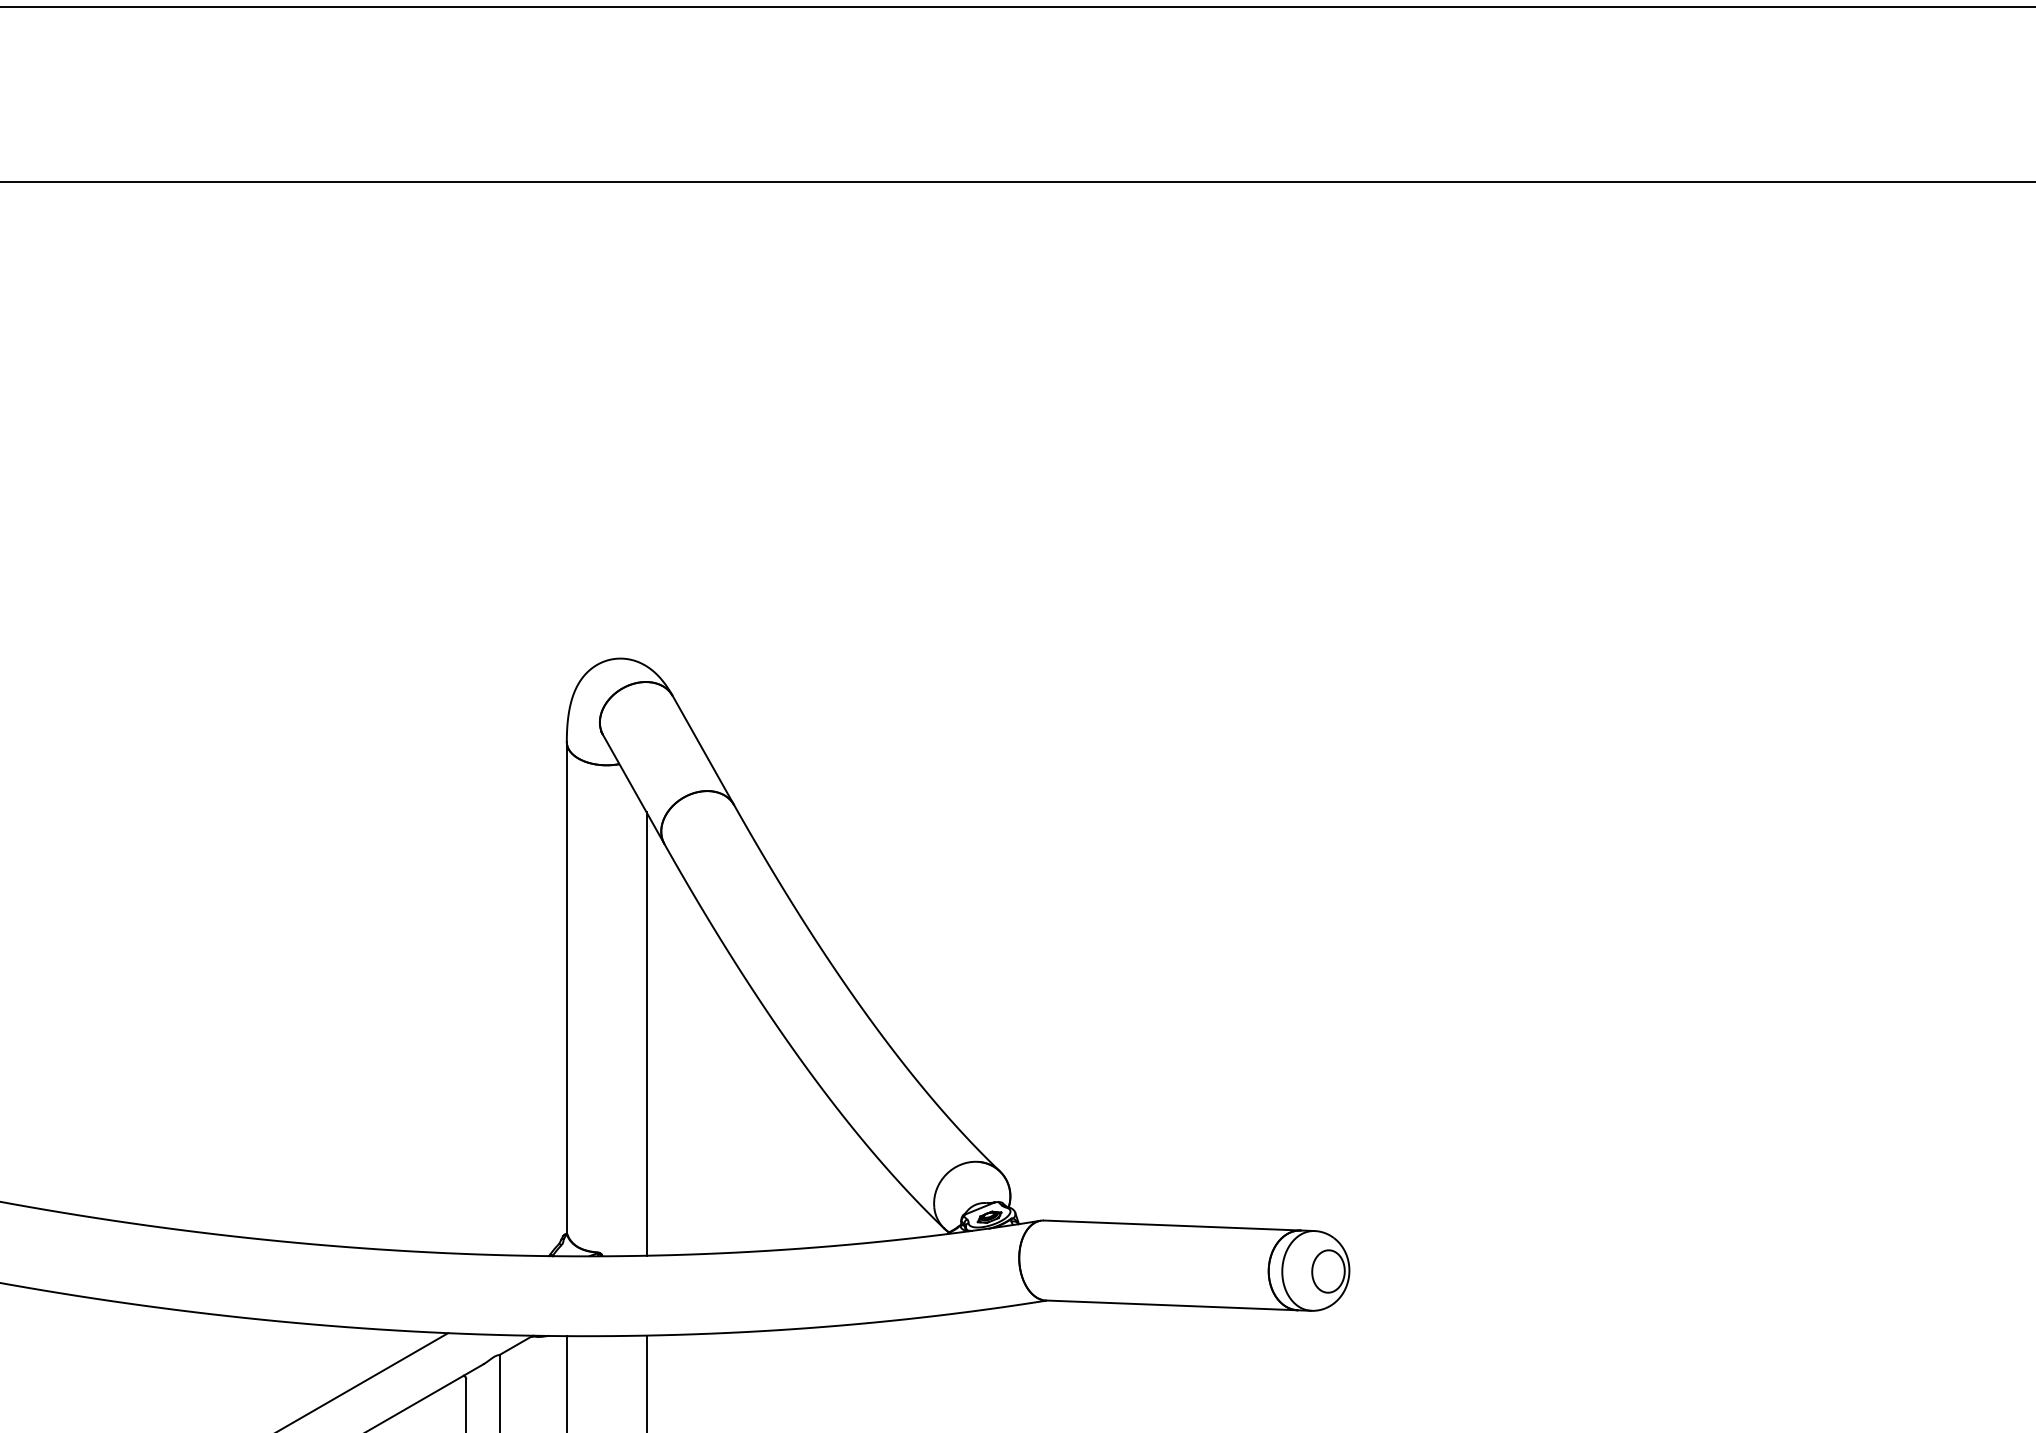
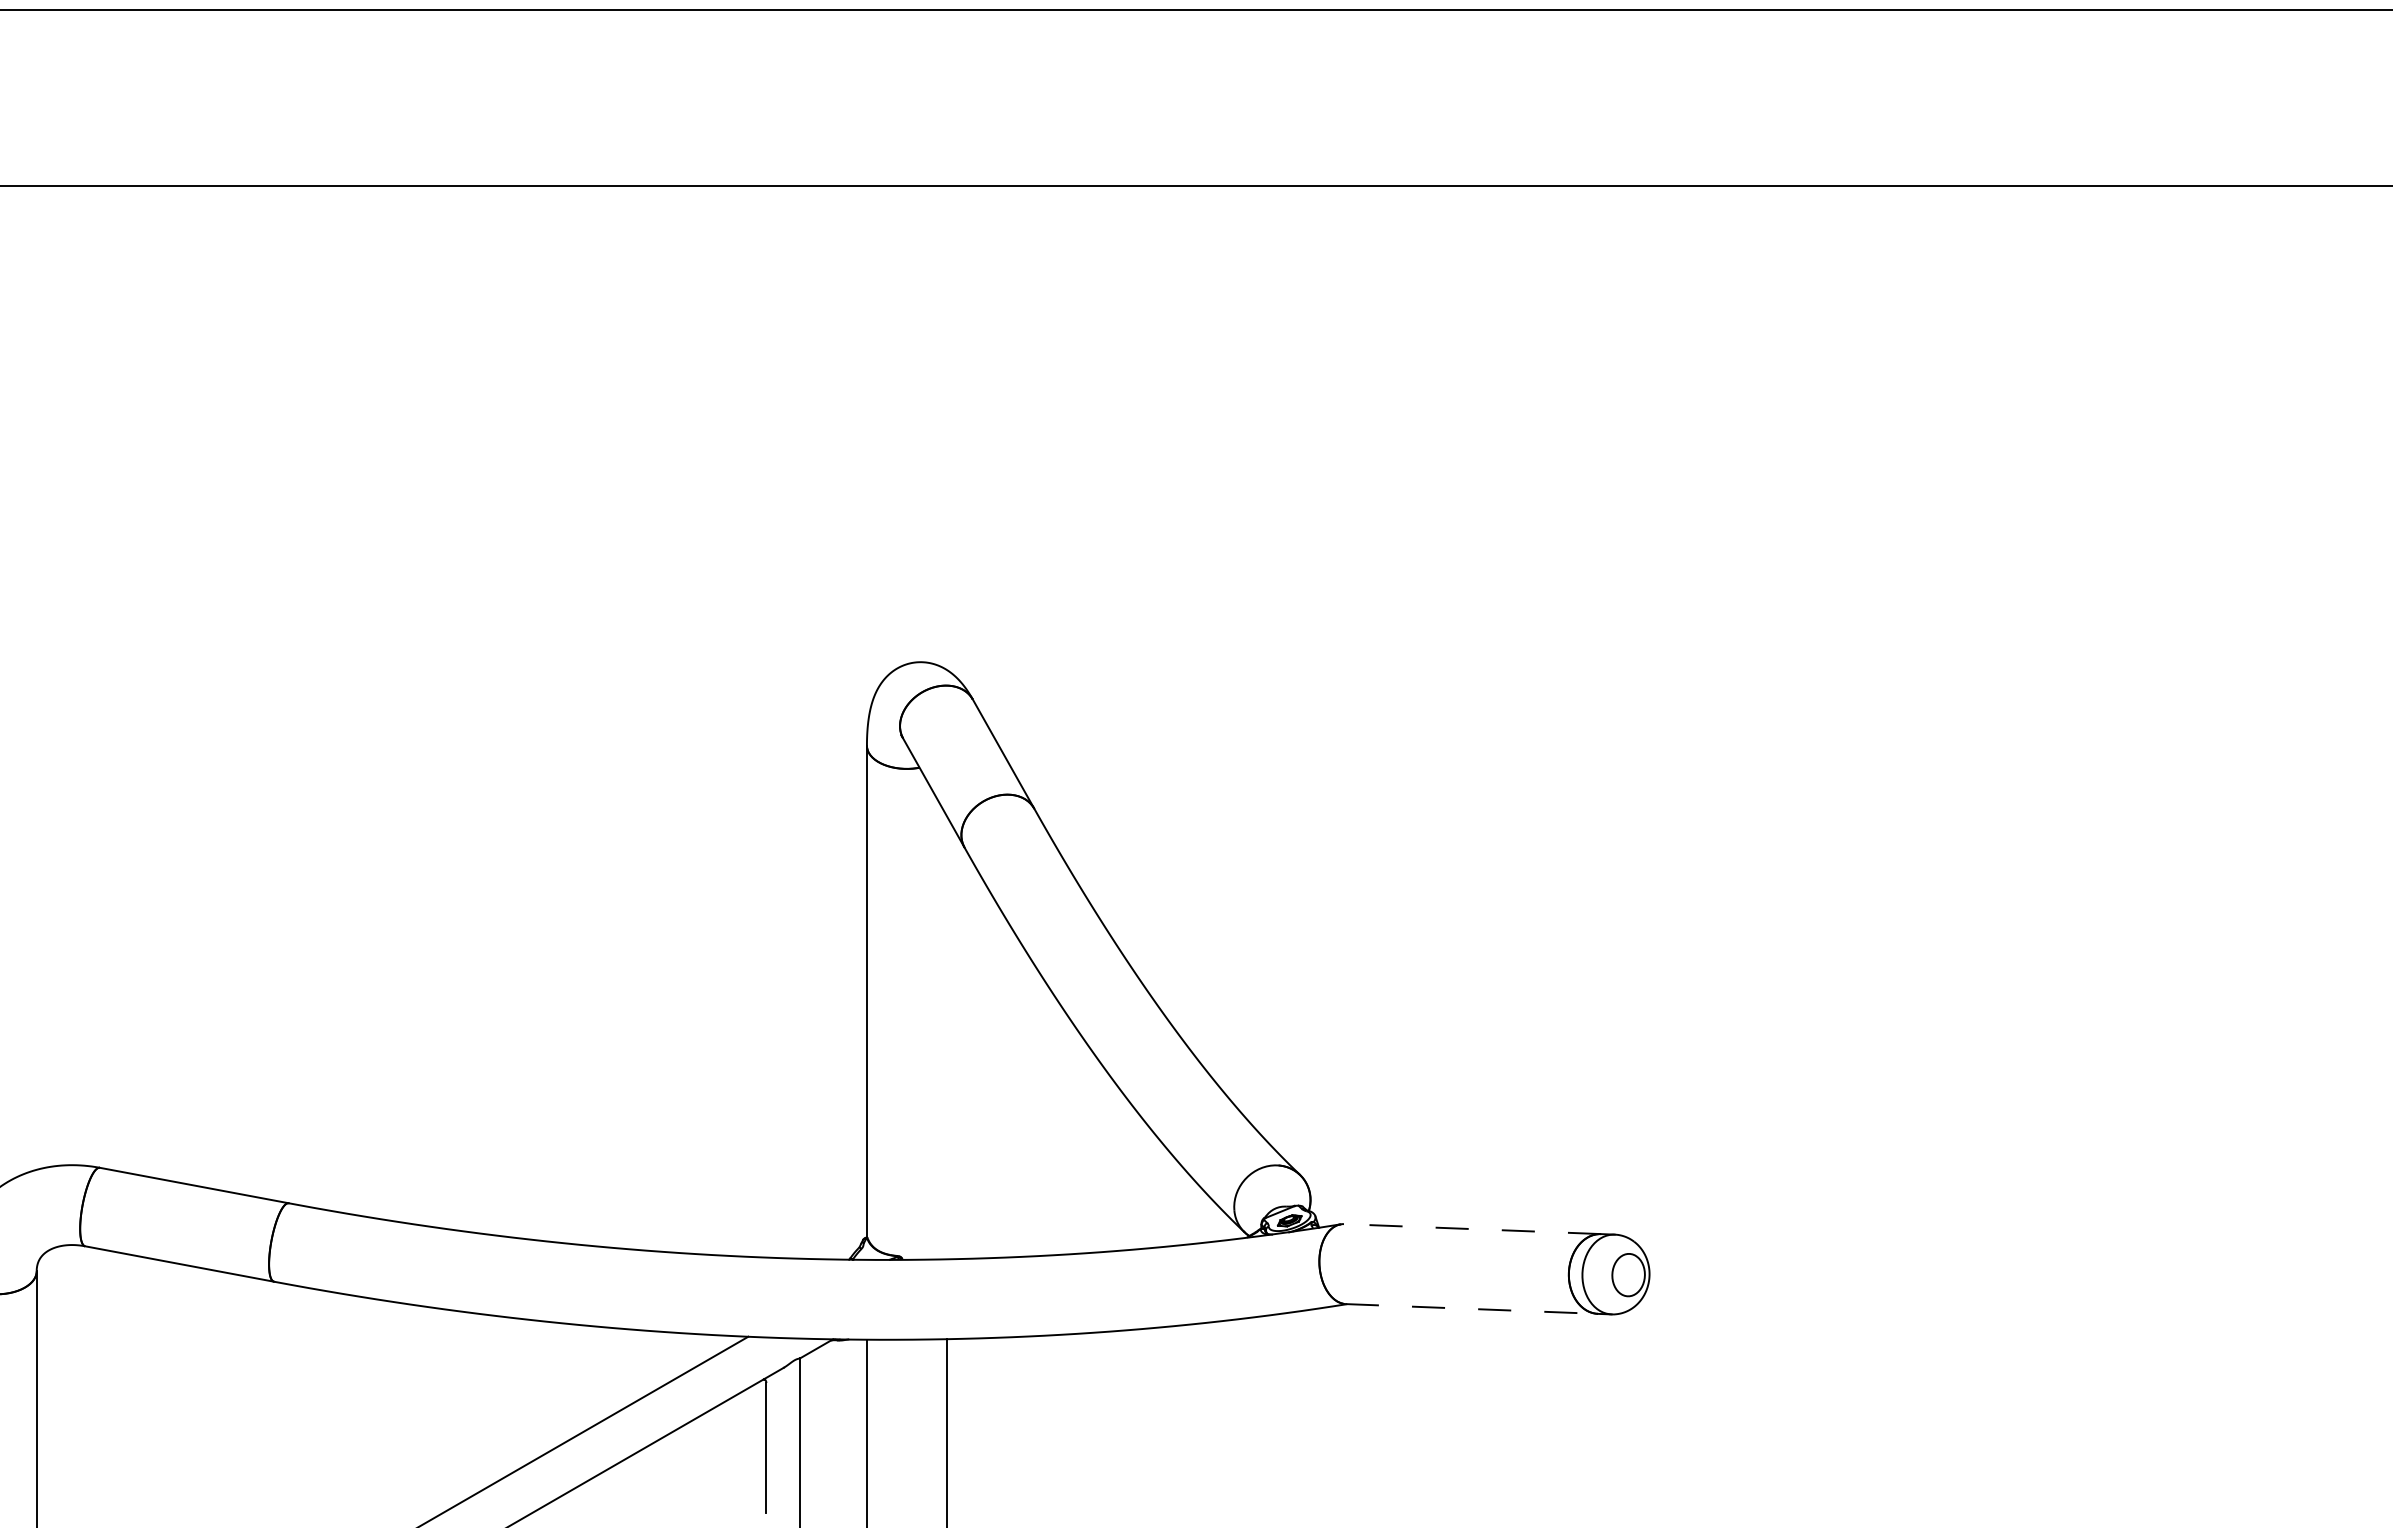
line: (646, 1033) -> (946, 1037), removed
line: (1172, 1225) -> (1472, 1229), solid -> dashed
line: (1172, 1305) -> (1472, 1309), solid -> dashed

